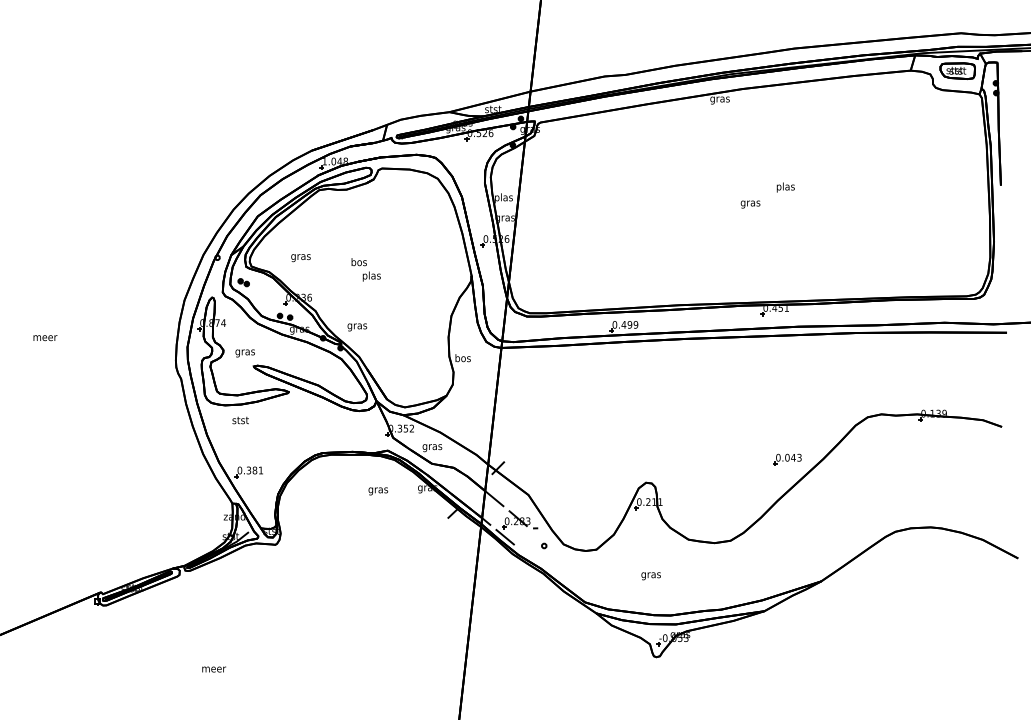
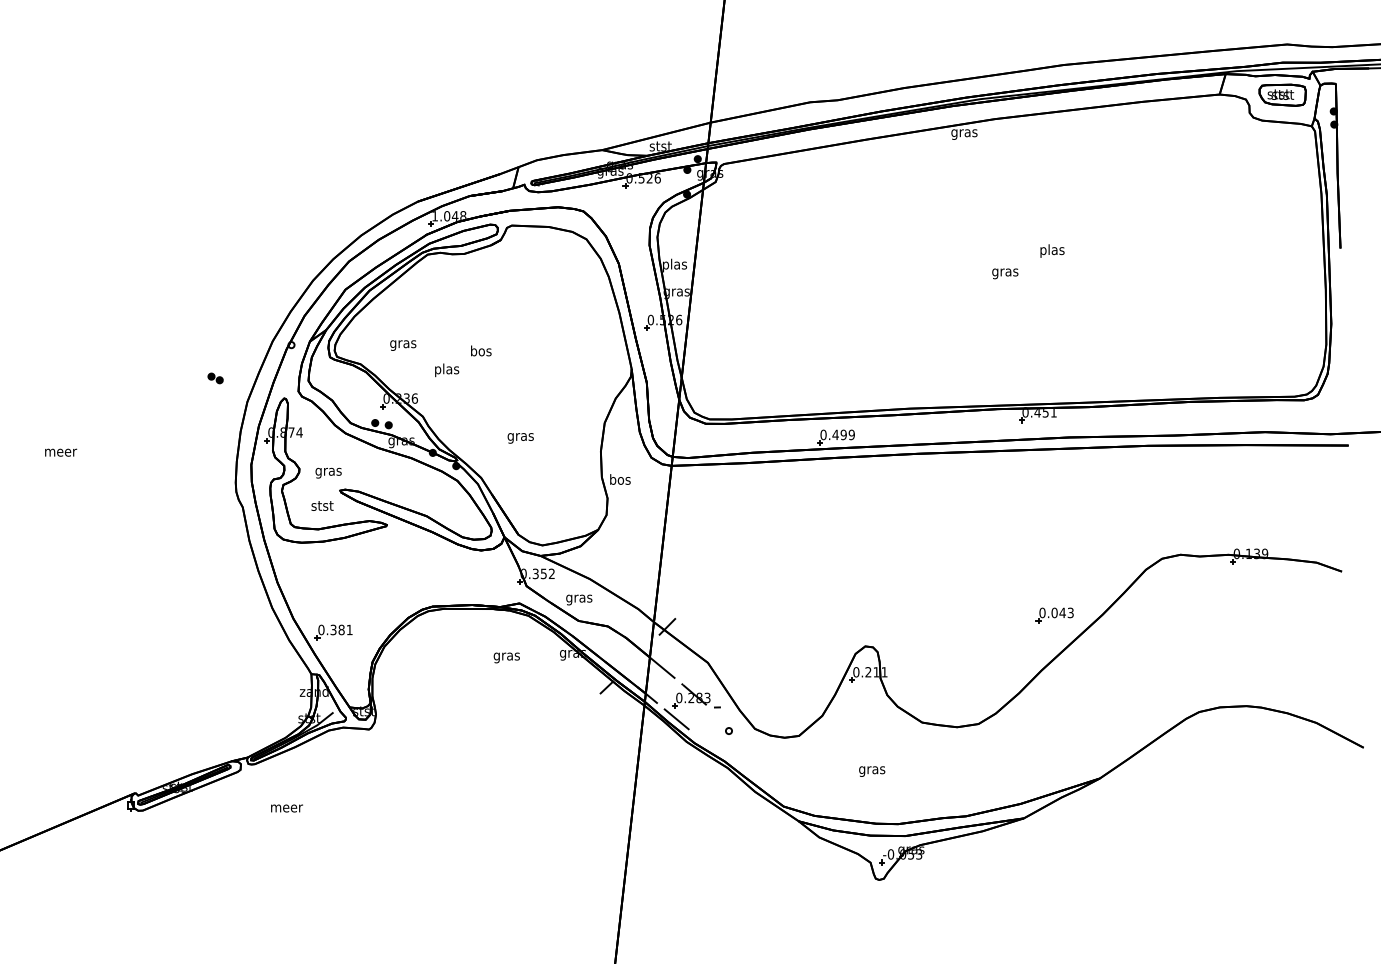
text: (372, 276) -> (447, 370), moved
part: (243, 282) -> (215, 378), moved
text: (357, 327) -> (520, 438), moved
text: (240, 420) -> (322, 505), moved
text: (213, 669) -> (286, 808), moved

